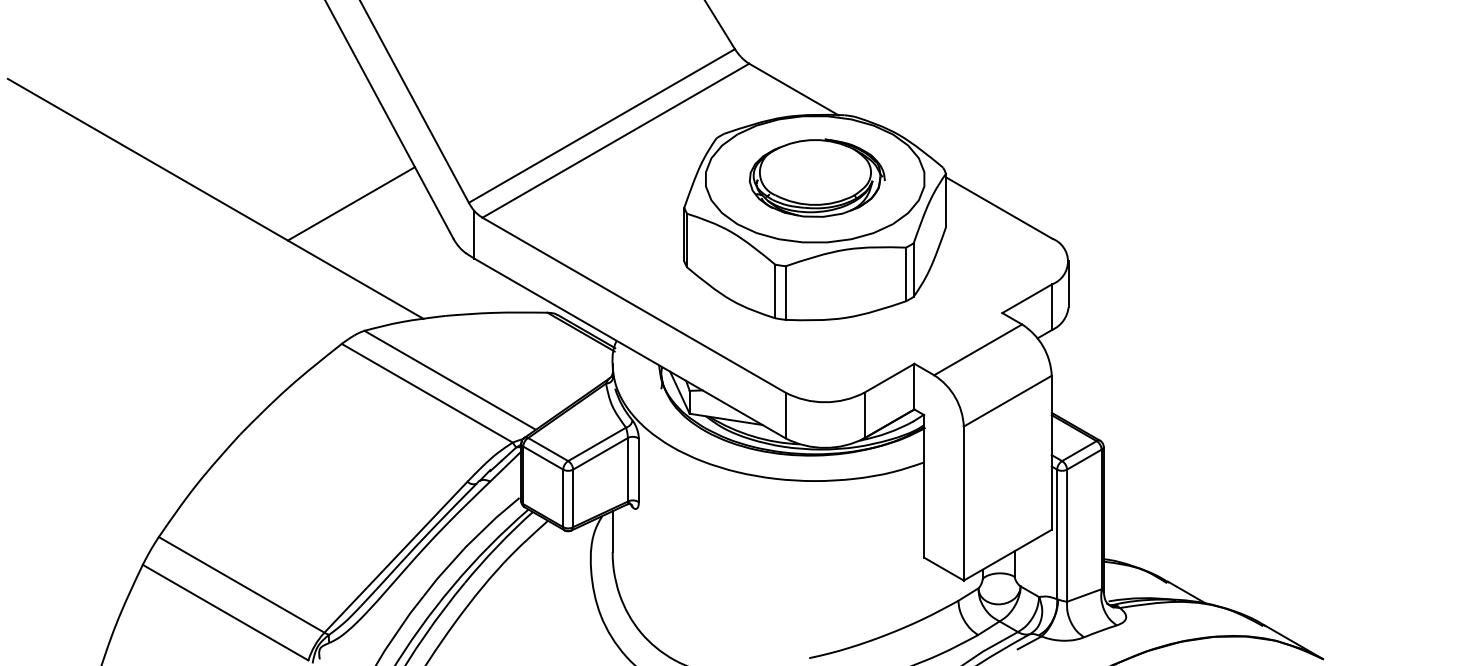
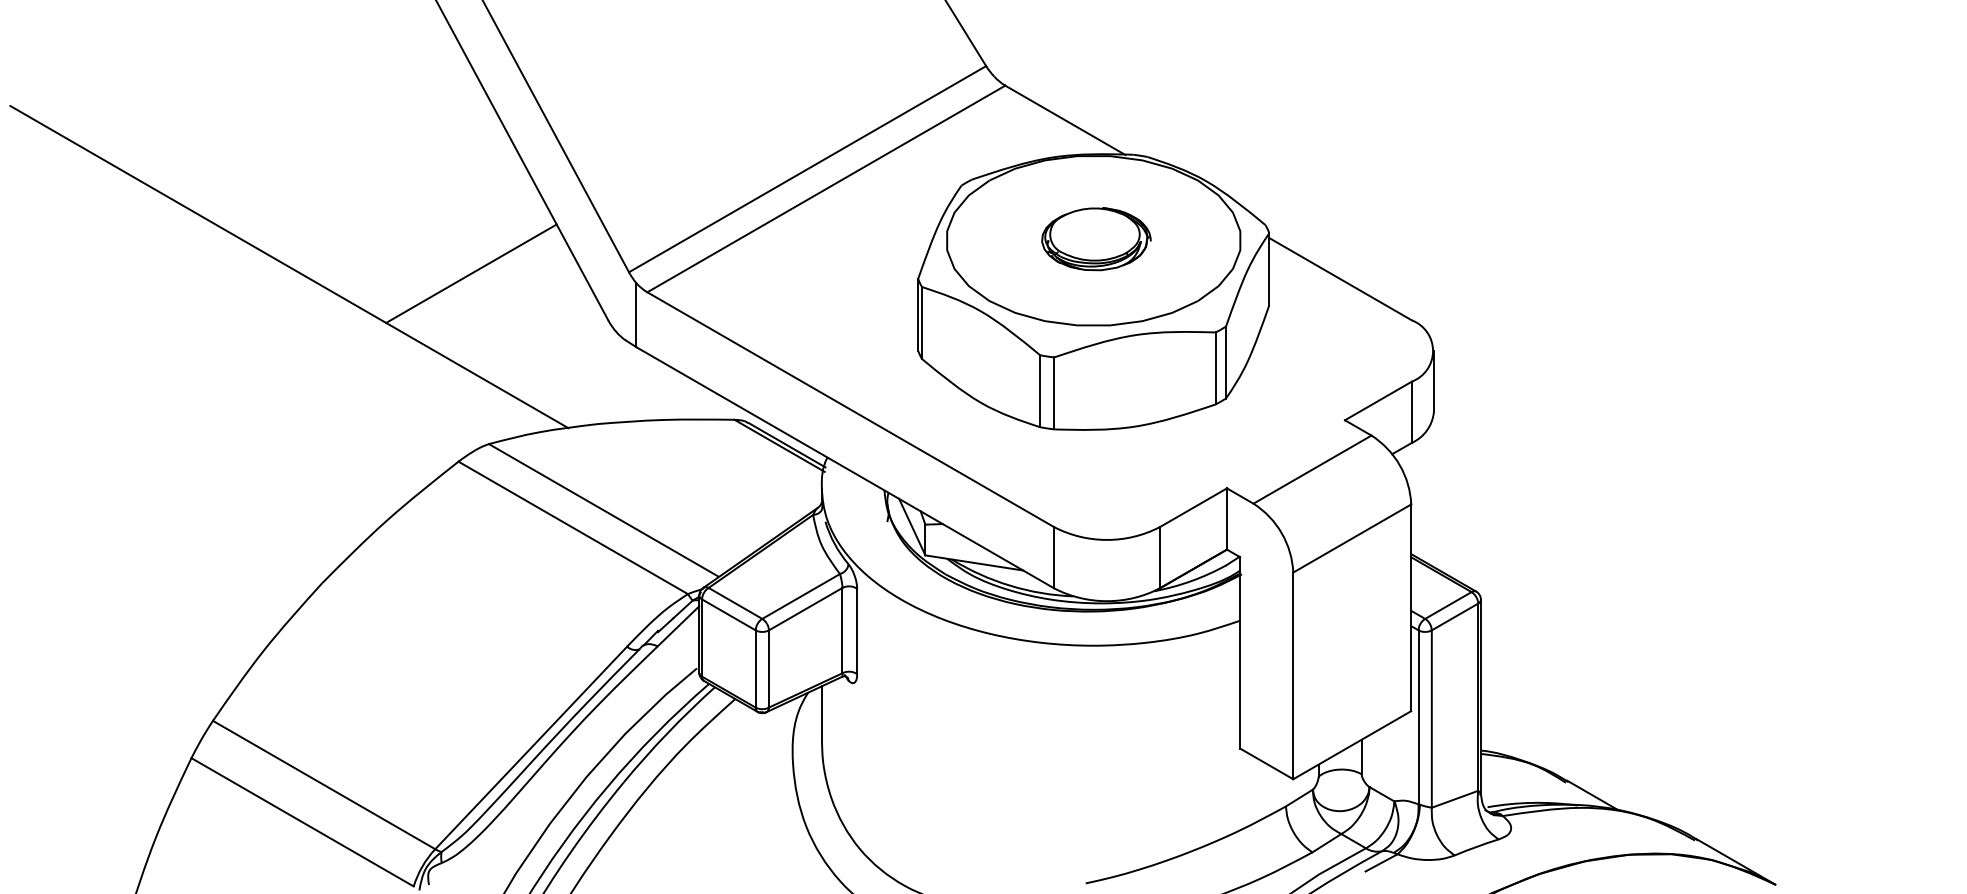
part: (816, 177) -> (1095, 238), size x0.6

